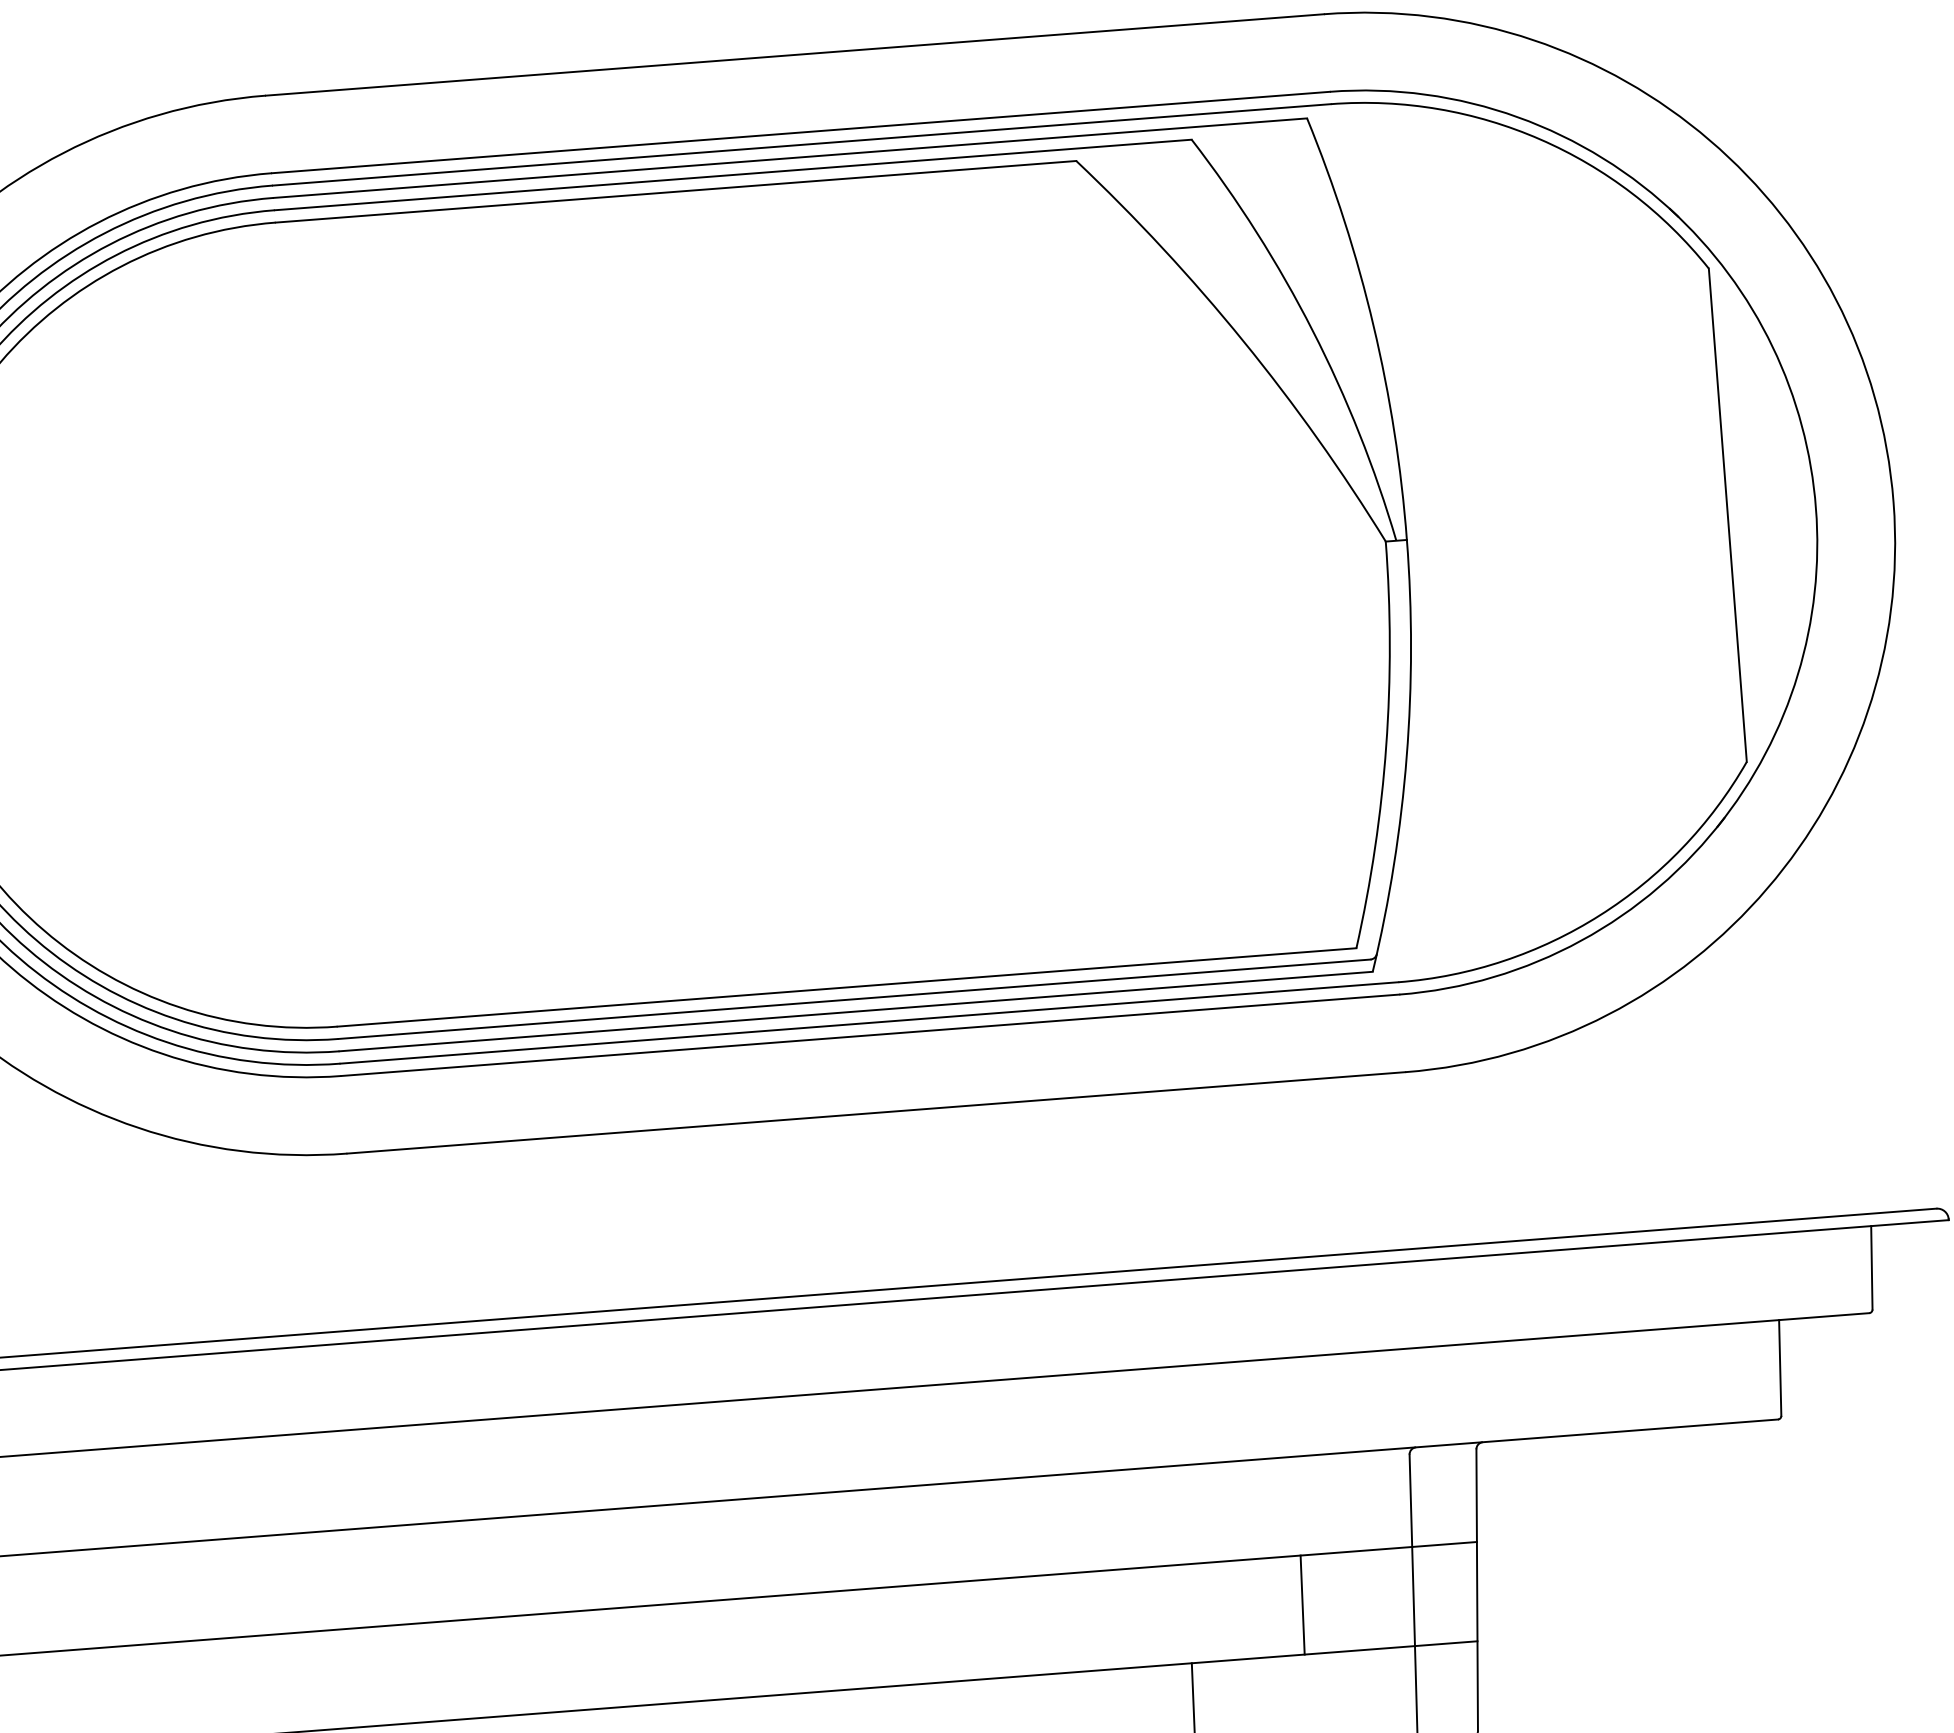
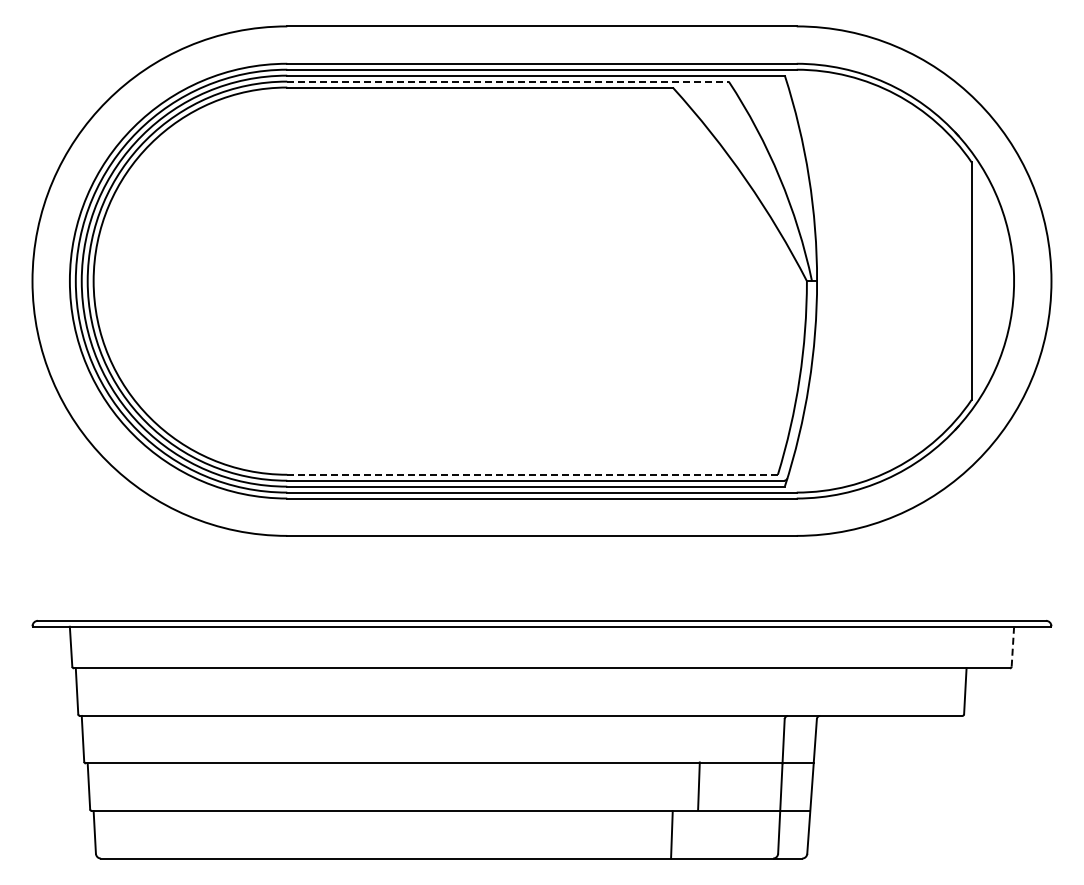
line: (734, 174) -> (508, 81), solid -> dashed
line: (846, 986) -> (532, 474), solid -> dashed
line: (1871, 1269) -> (1012, 647), solid -> dashed
line: (1301, 1605) -> (698, 786), moved

